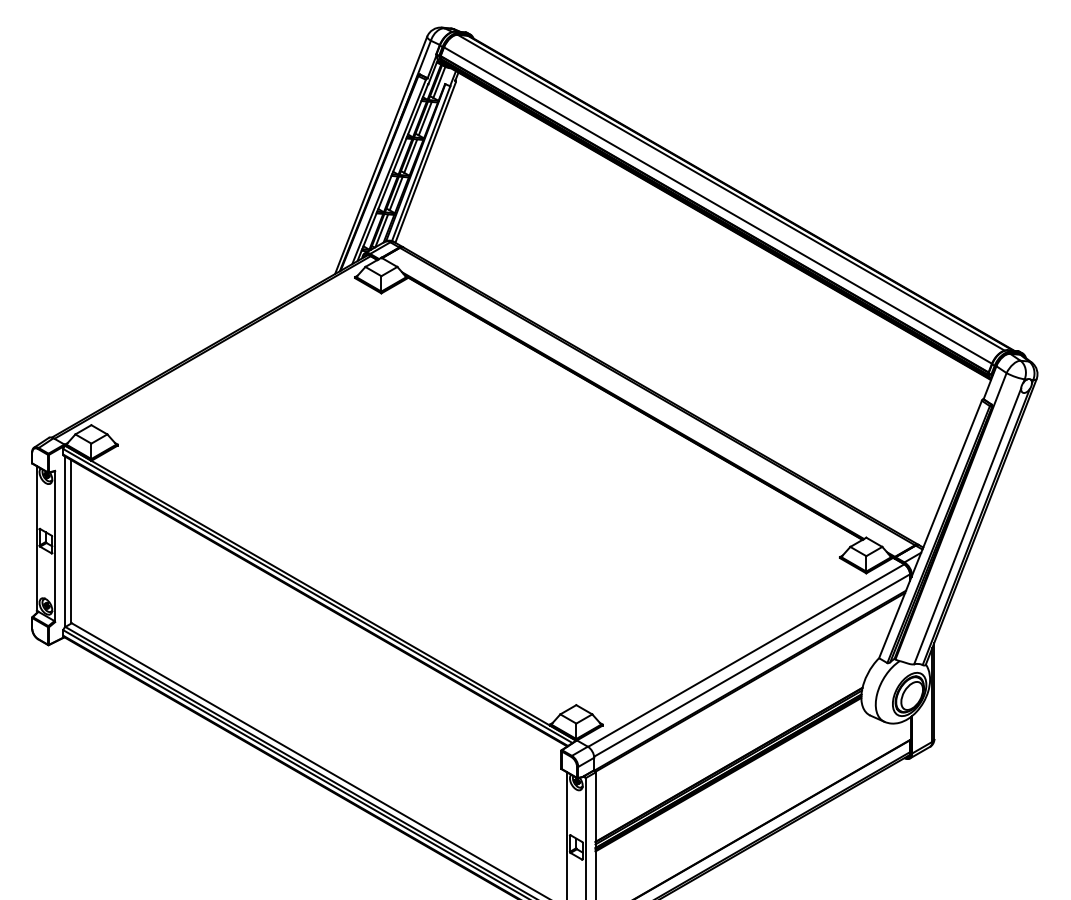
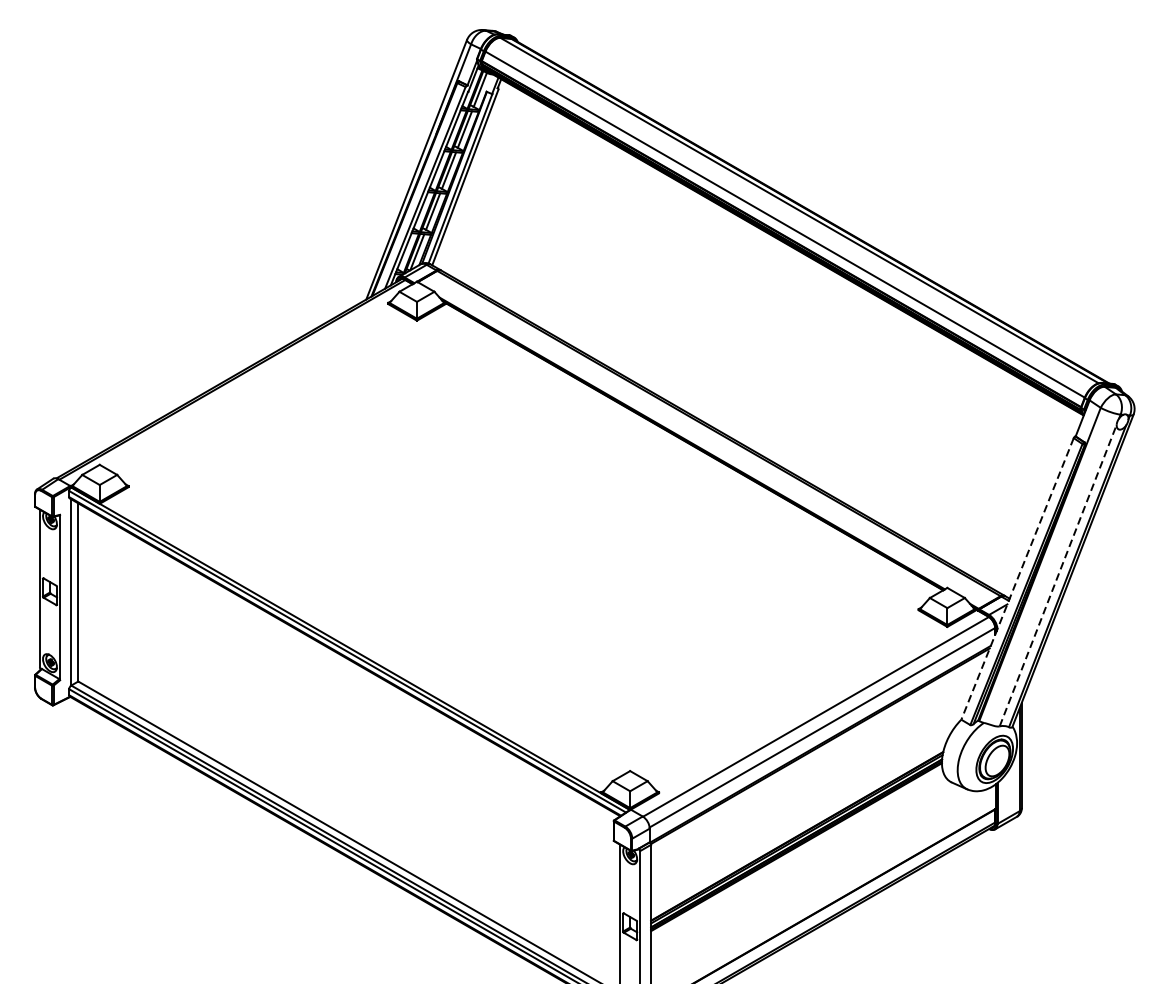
line: (967, 526) -> (1058, 575), solid -> dashed
line: (930, 529) -> (1017, 578), solid -> dashed

